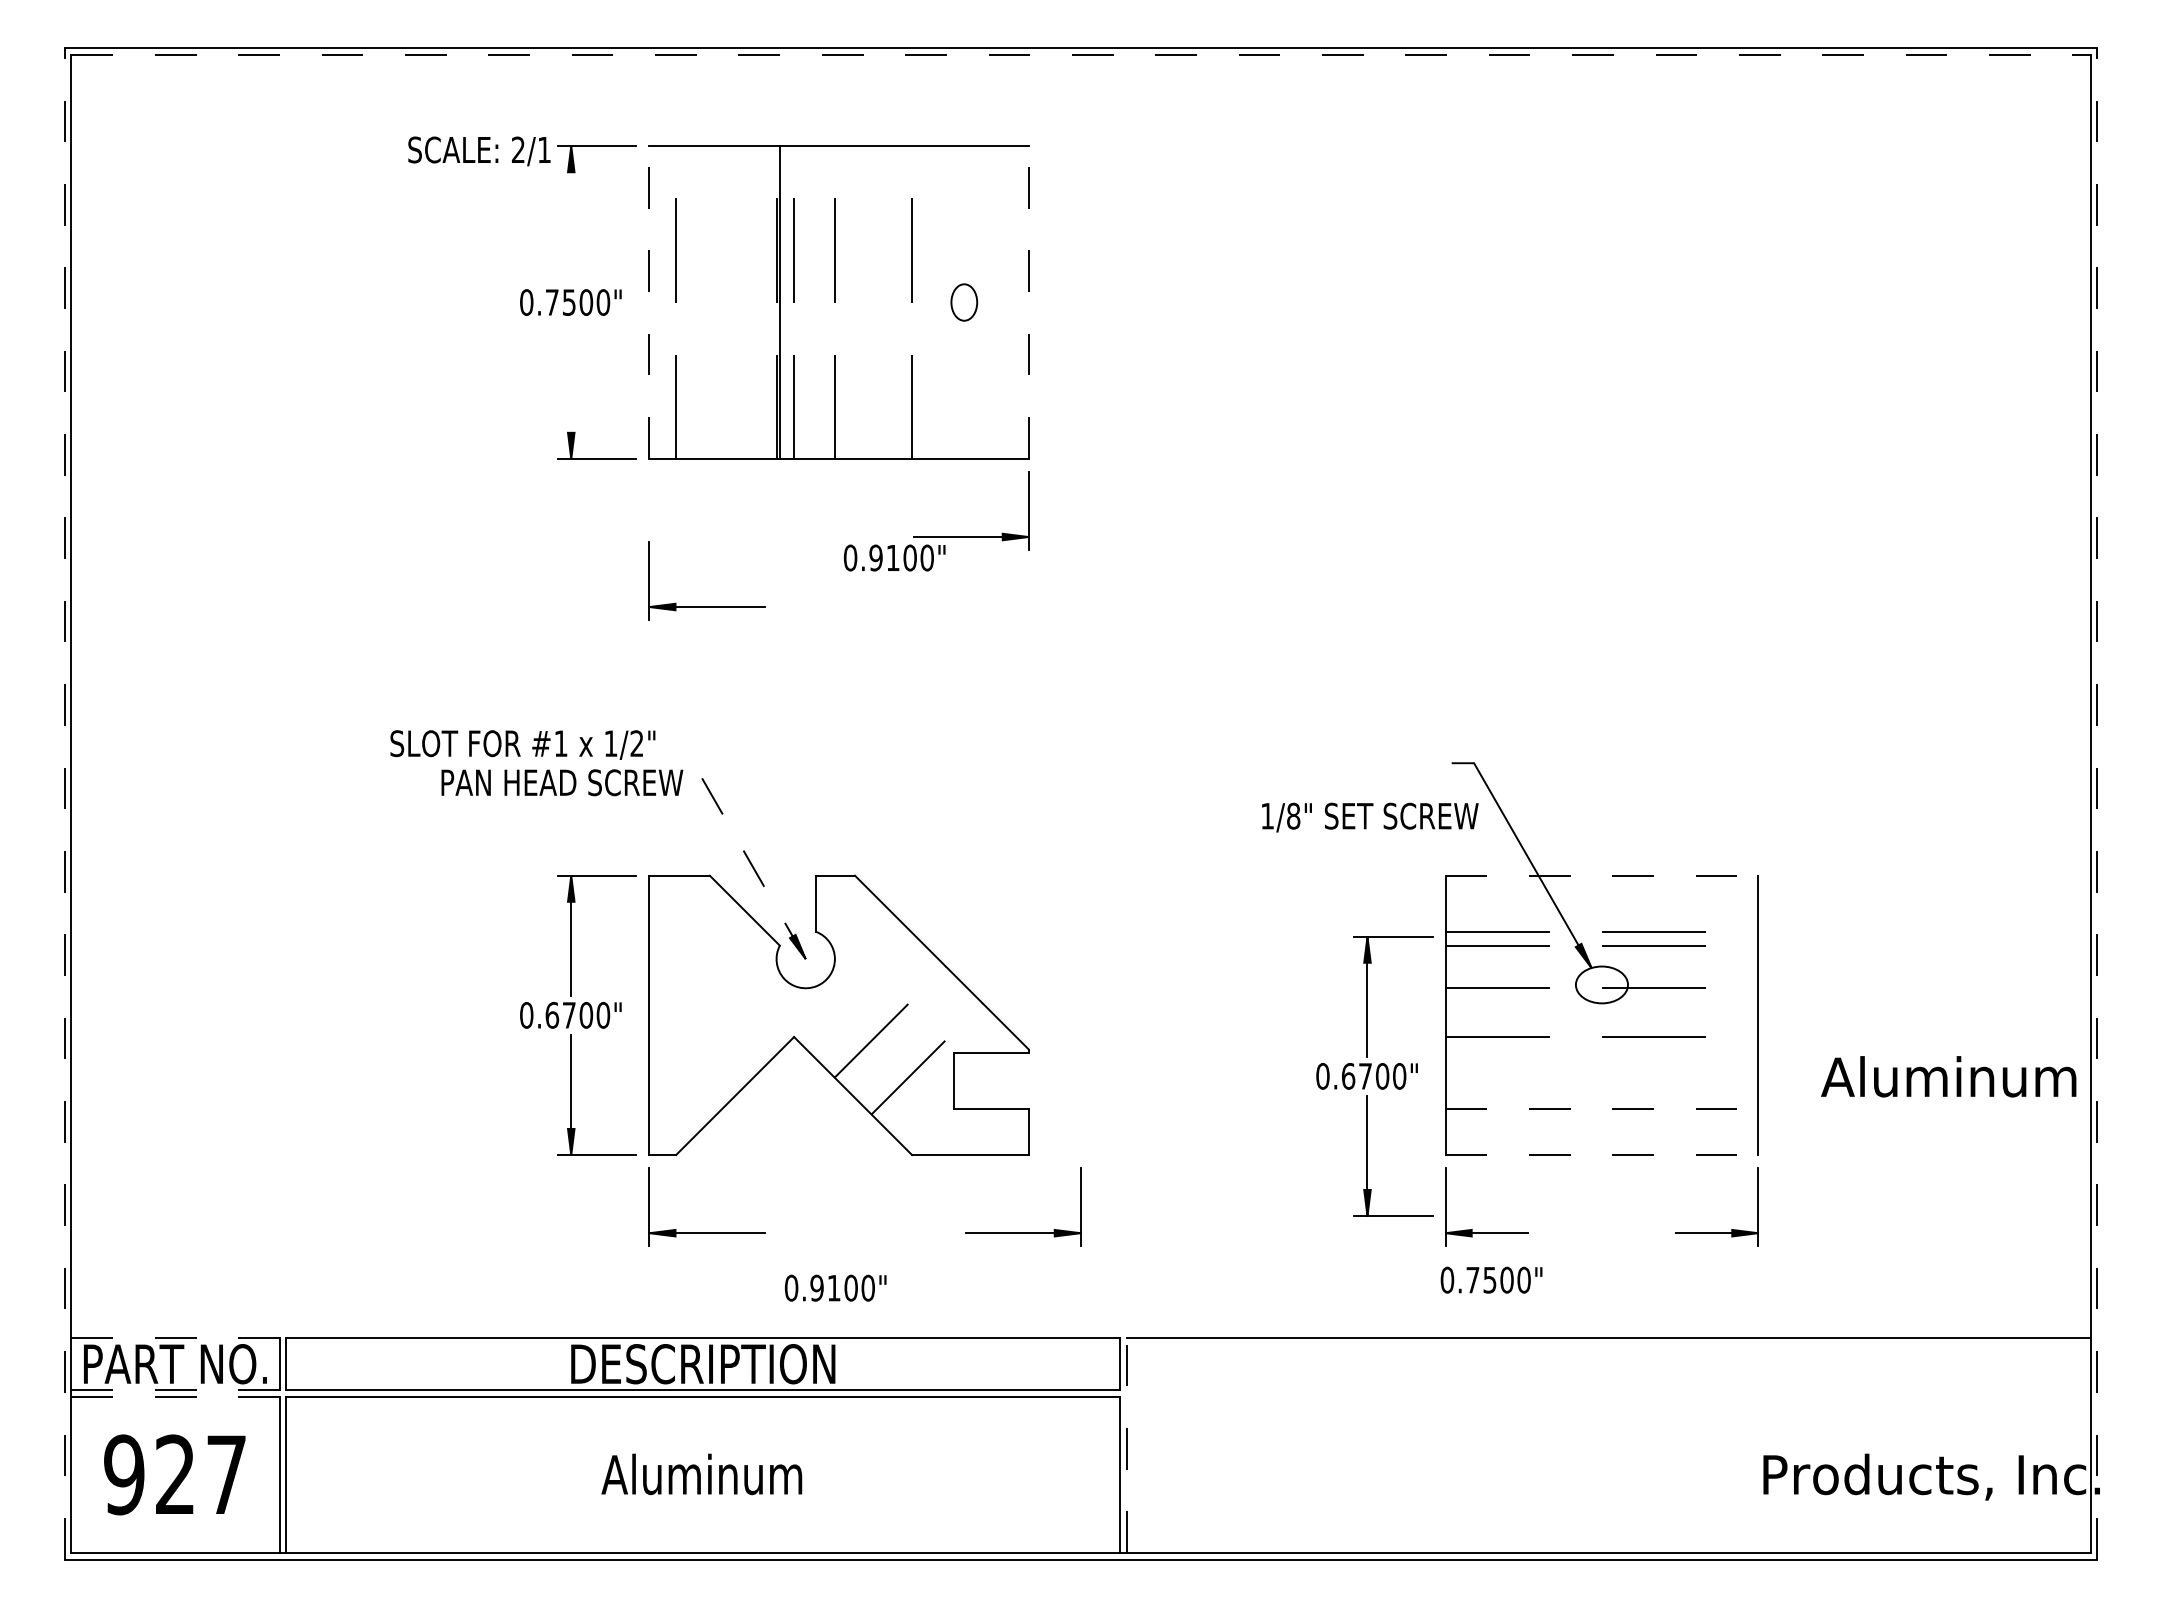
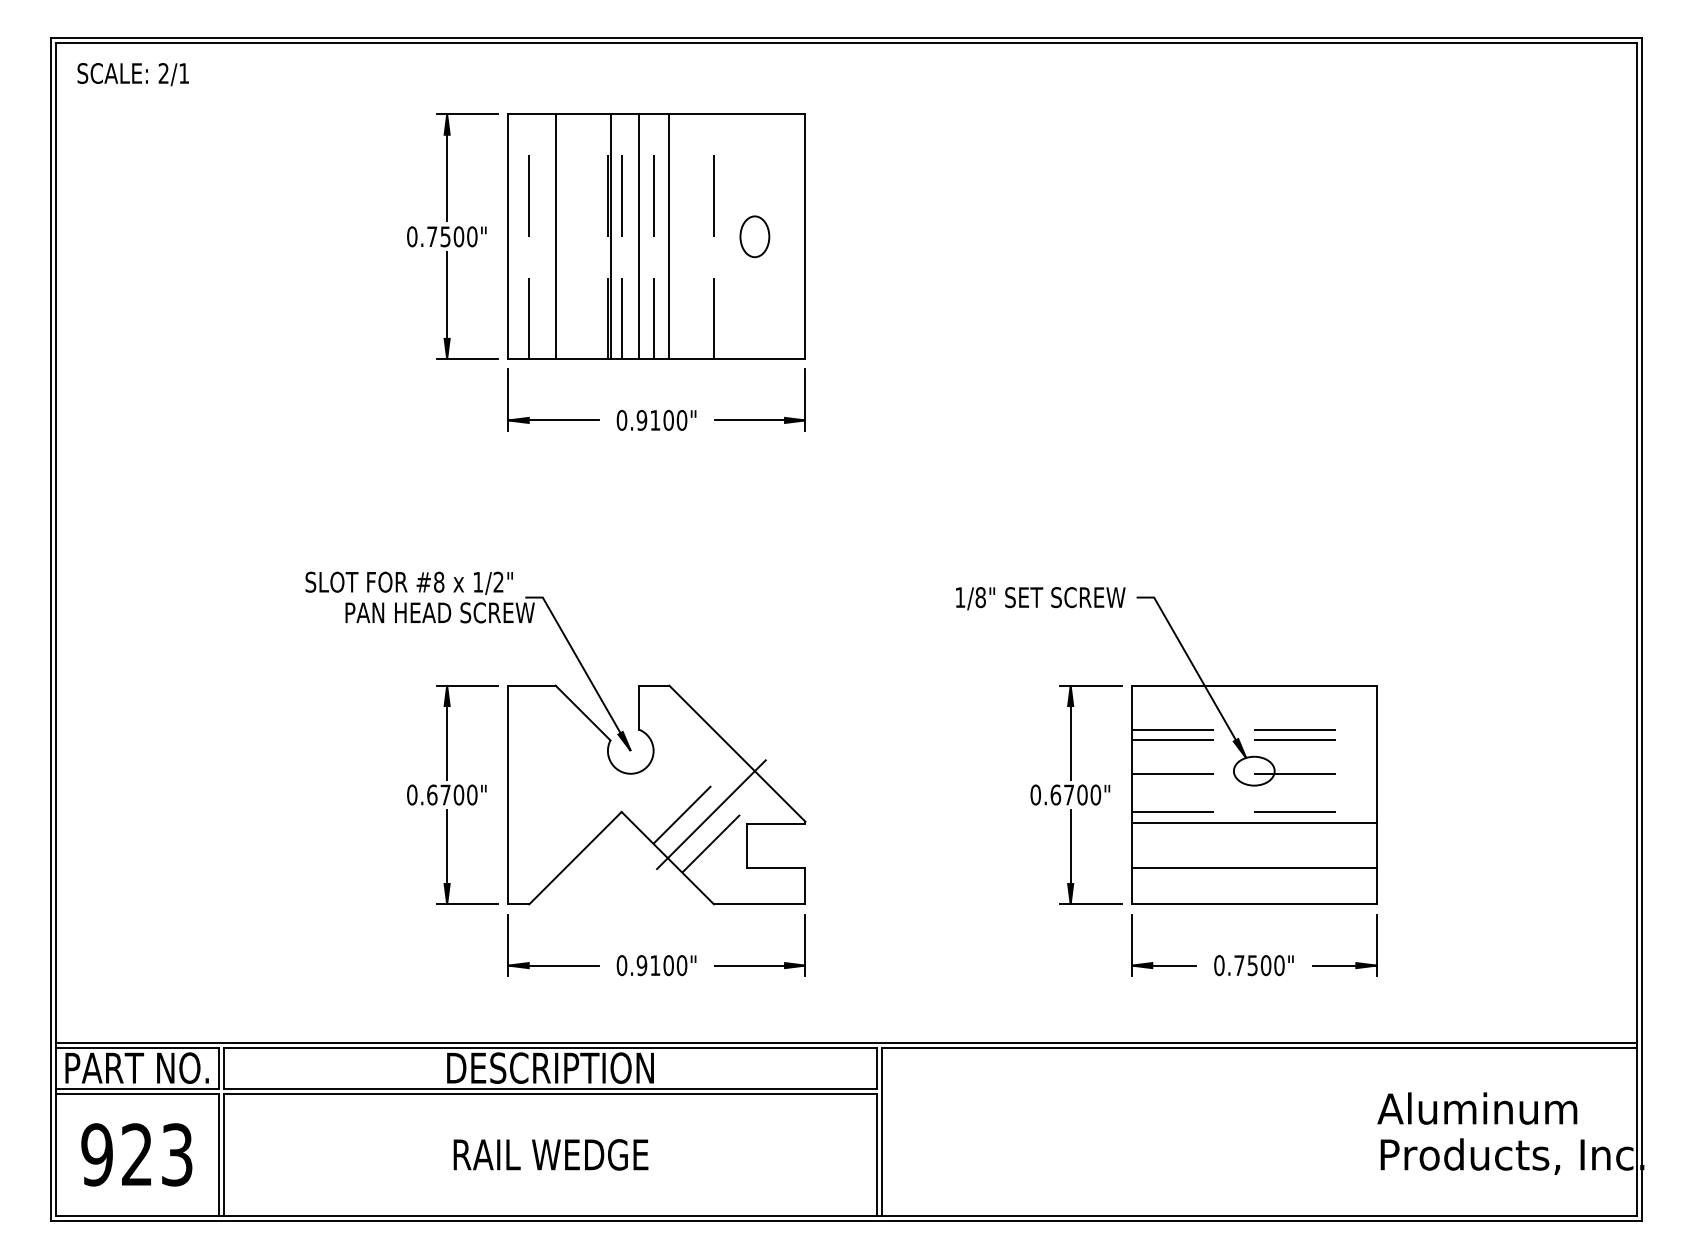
line: (1081, 54) -> (846, 42), dashed -> solid
text: (479, 151) -> (133, 74), moved
line: (571, 214) -> (447, 167), added
line: (649, 302) -> (508, 236), dashed -> solid
line: (709, 302) -> (555, 236), added
line: (816, 302) -> (639, 236), added
line: (855, 302) -> (669, 236), added
part: (964, 302) -> (755, 236), size x1.43
line: (1028, 302) -> (805, 236), dashed -> solid
line: (571, 390) -> (447, 305), added
text: (894, 557) -> (656, 420), moved
part: (706, 606) -> (553, 420), moved
text: (560, 743) -> (438, 582), #1 -> #8
line: (64, 803) -> (50, 629), dashed -> solid
line: (2097, 803) -> (1642, 629), dashed -> solid
text: (1370, 817) -> (1040, 598), moved
line: (743, 850) -> (582, 665), dashed -> solid
line: (1602, 875) -> (1254, 685), dashed -> solid
line: (908, 1040) -> (711, 814), added
line: (1601, 1051) -> (1253, 823), added
part: (1374, 1076) -> (1076, 795), moved
text: (1948, 1076) -> (1477, 1108), moved
line: (1602, 1109) -> (1254, 868), dashed -> solid
line: (1602, 1155) -> (1254, 904), dashed -> solid
part: (1023, 1232) -> (760, 965), moved
text: (1491, 1279) -> (1253, 965), moved
text: (835, 1287) -> (656, 965), moved
line: (1080, 1331) -> (845, 1042), added
line: (176, 1338) -> (138, 1048), dashed -> solid
line: (176, 1390) -> (138, 1088), dashed -> solid
line: (176, 1396) -> (138, 1093), dashed -> solid
line: (1126, 1445) -> (881, 1131), dashed -> solid
text: (226, 1474) -> (177, 1154), 927 -> 923
text: (703, 1474) -> (550, 1154), Aluminum -> RAIL WEDGE

